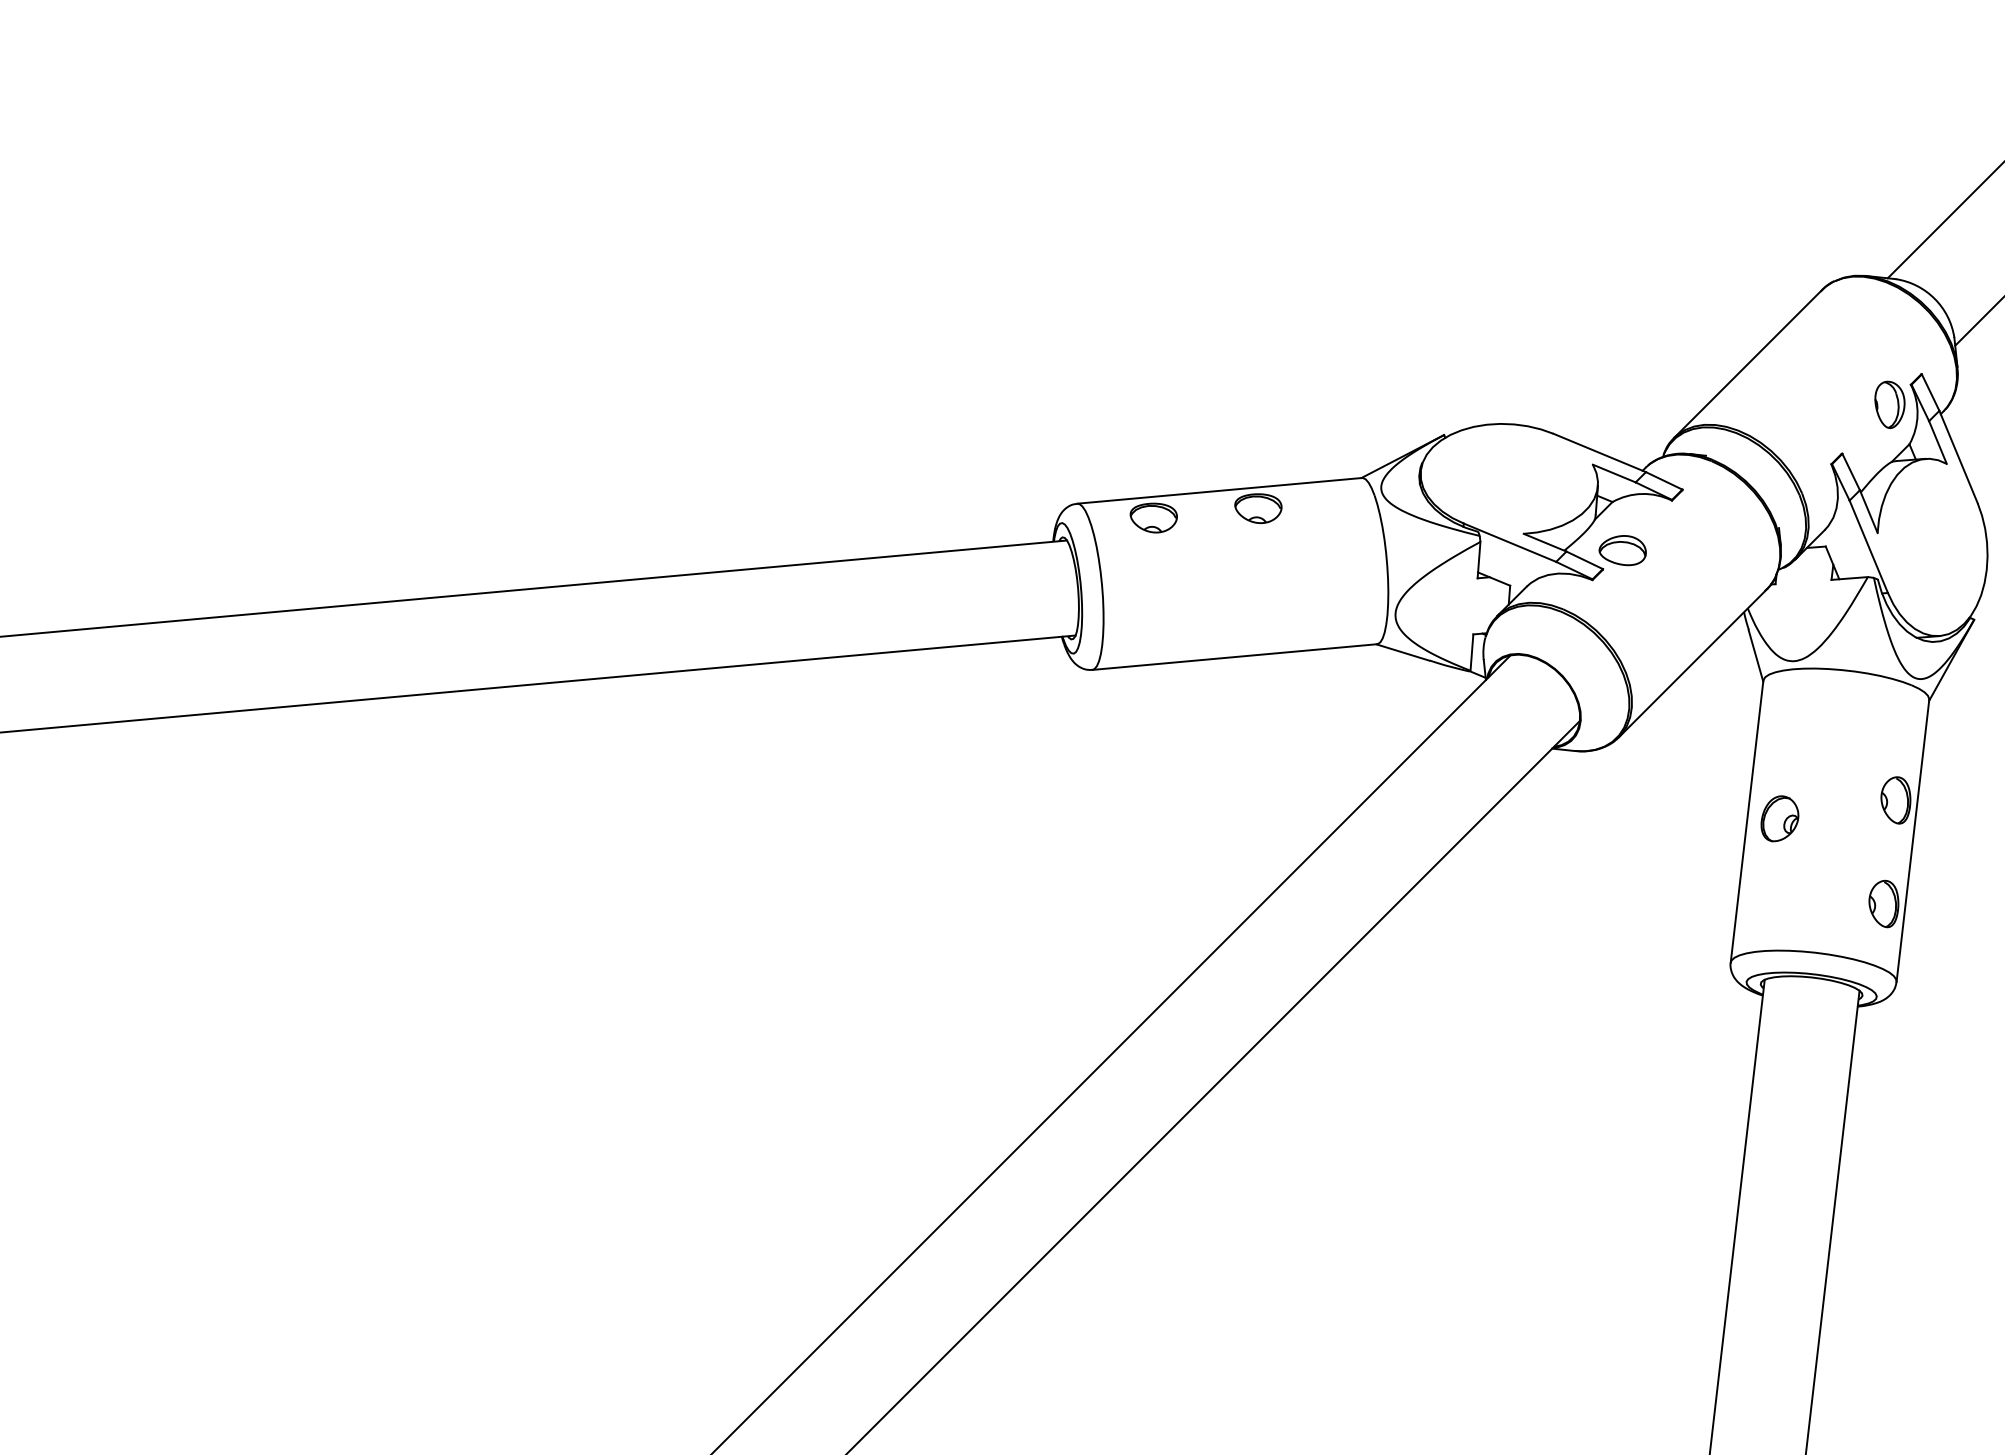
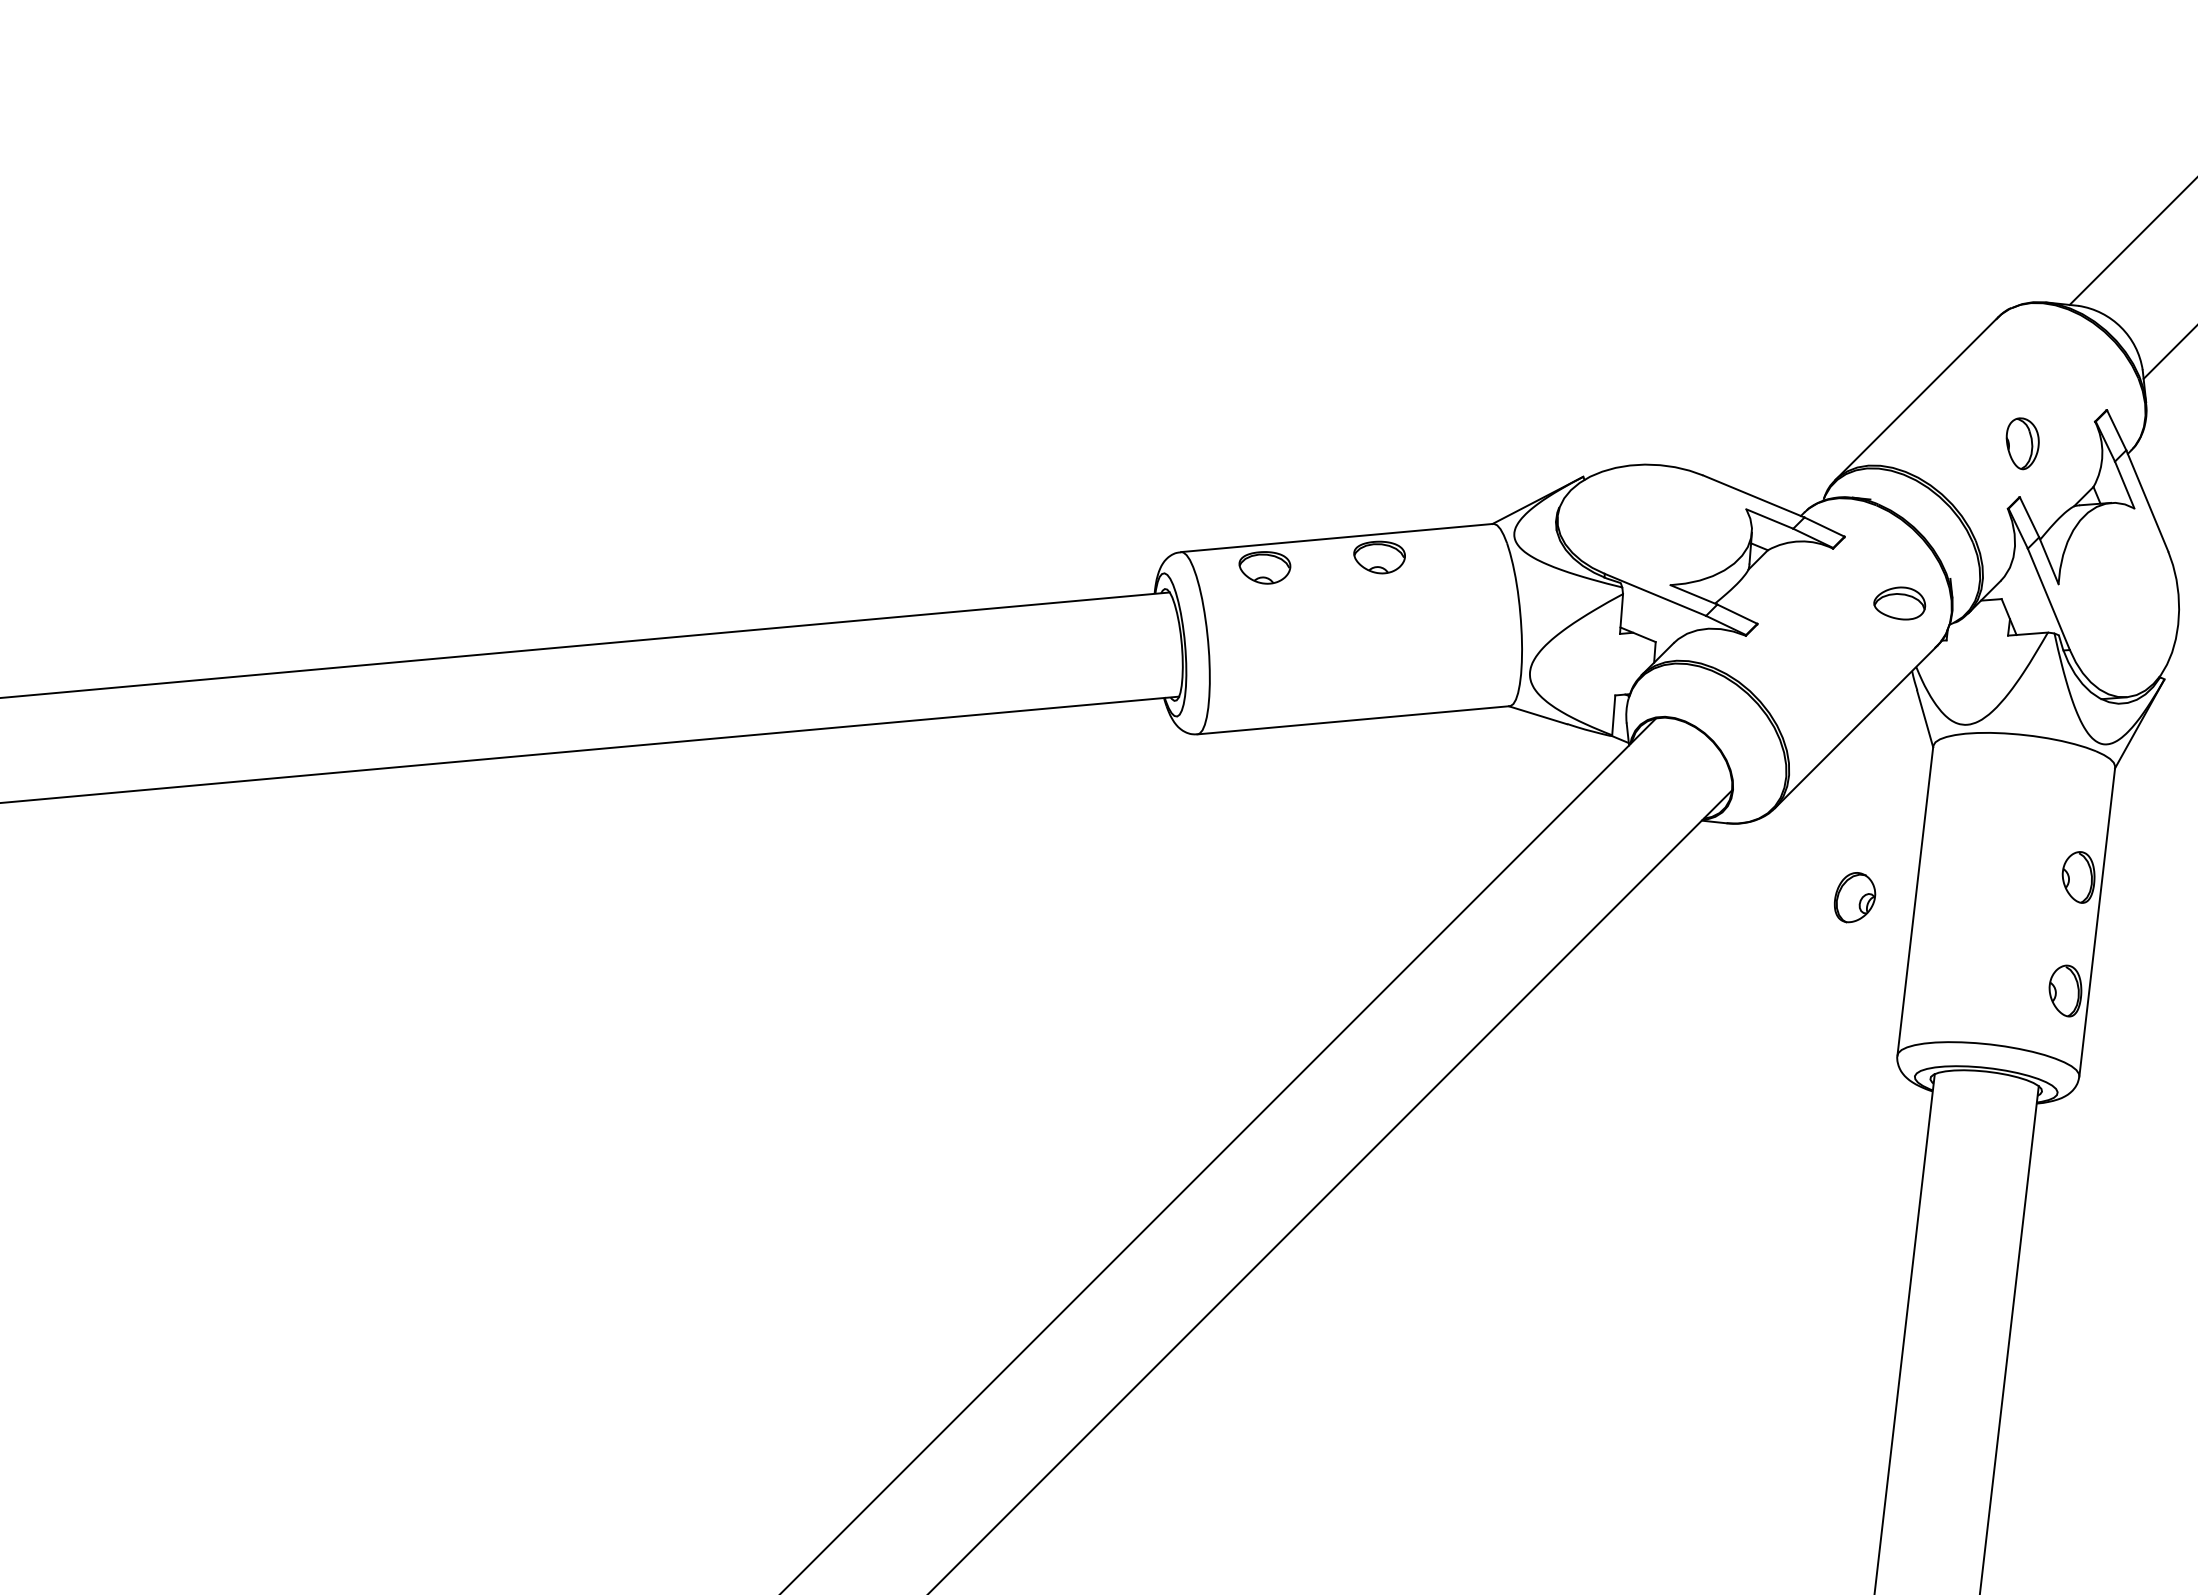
part: (1889, 404) -> (2022, 443), moved
part: (1622, 550) -> (1899, 603), moved
part: (1779, 818) -> (1854, 897), moved

